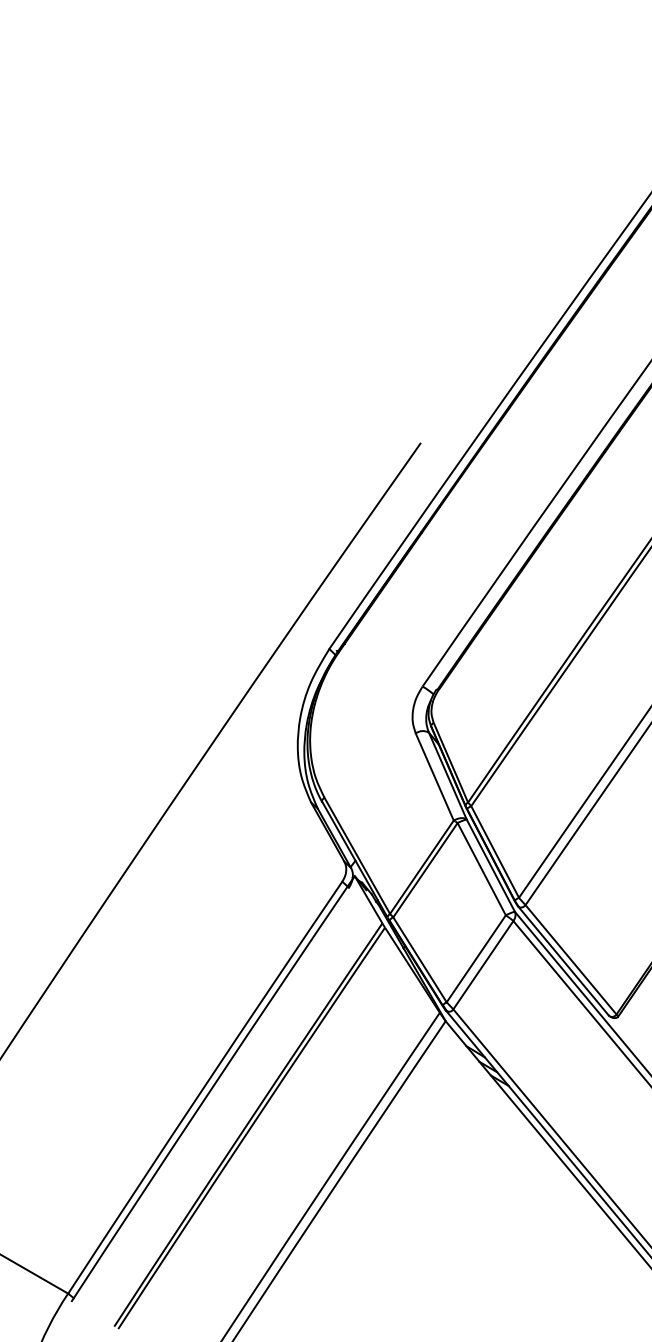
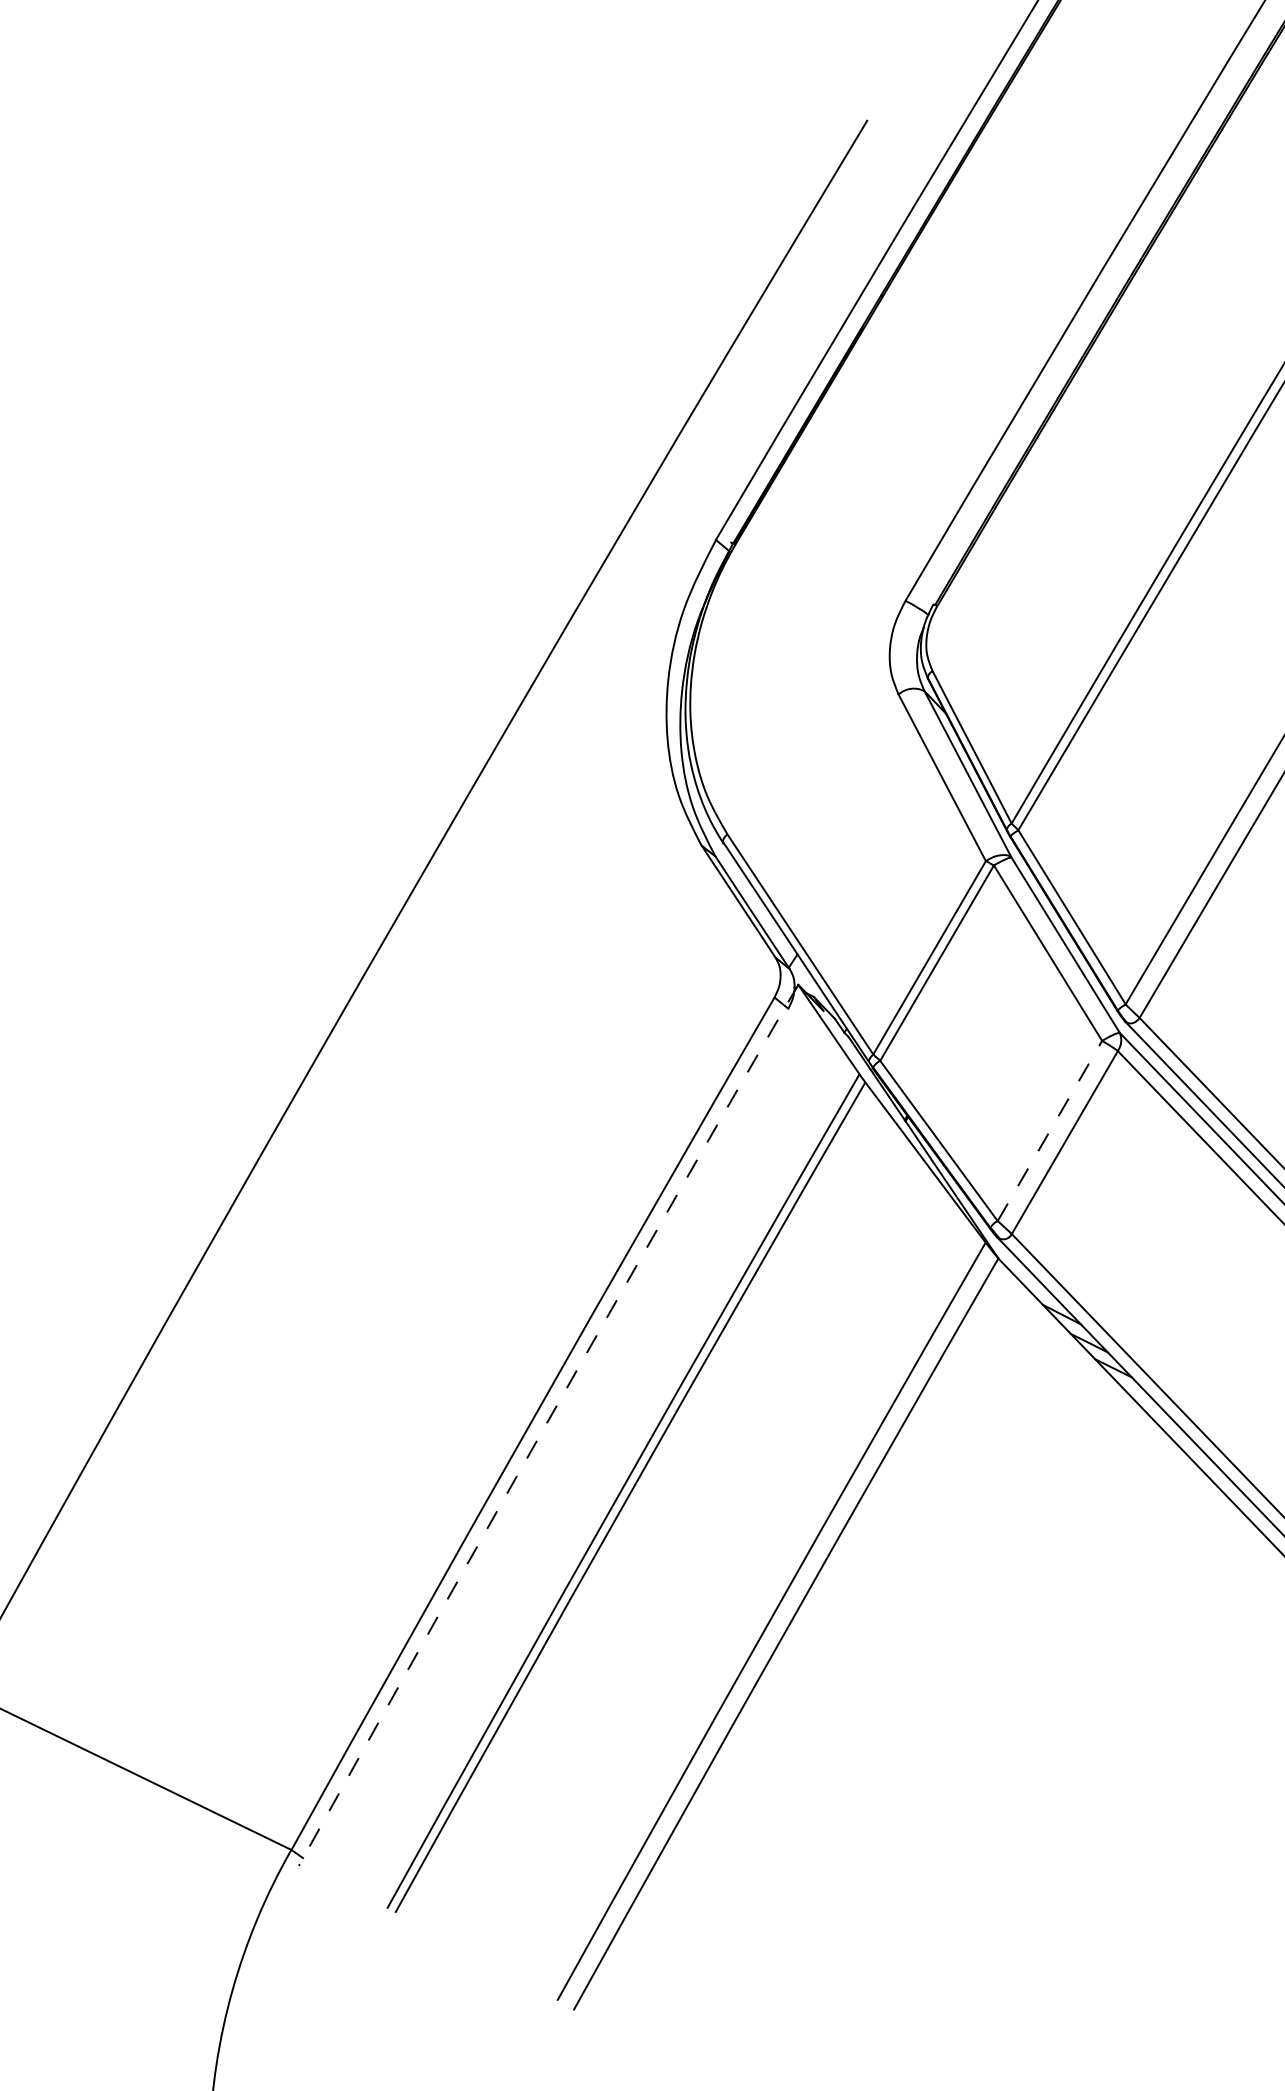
line: (476, 958) -> (1050, 1130), solid -> dashed
arc: (212, 1088) -> (547, 1424), solid -> dashed

